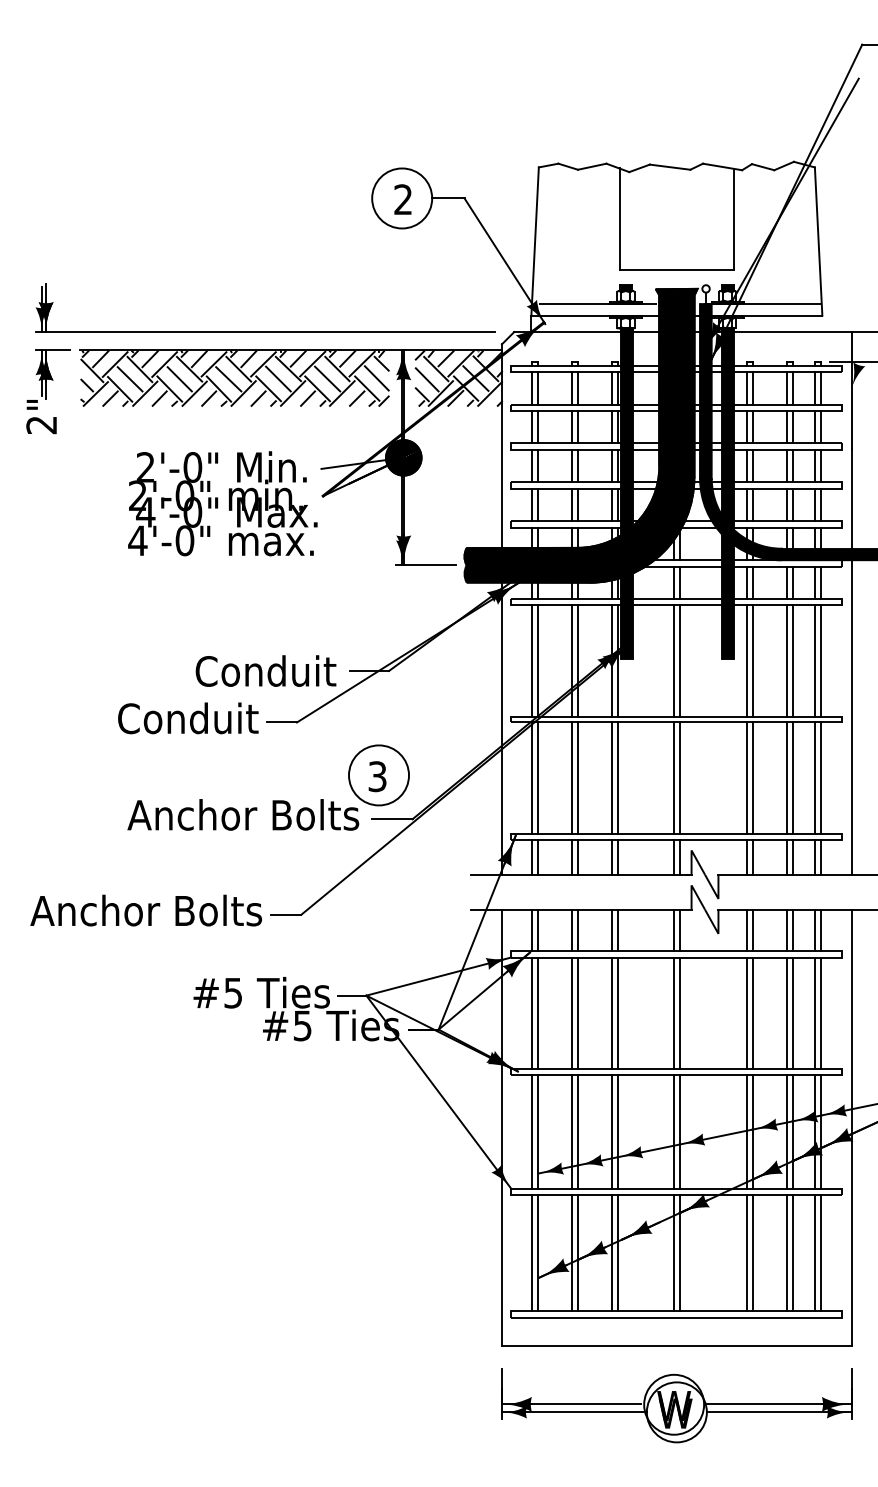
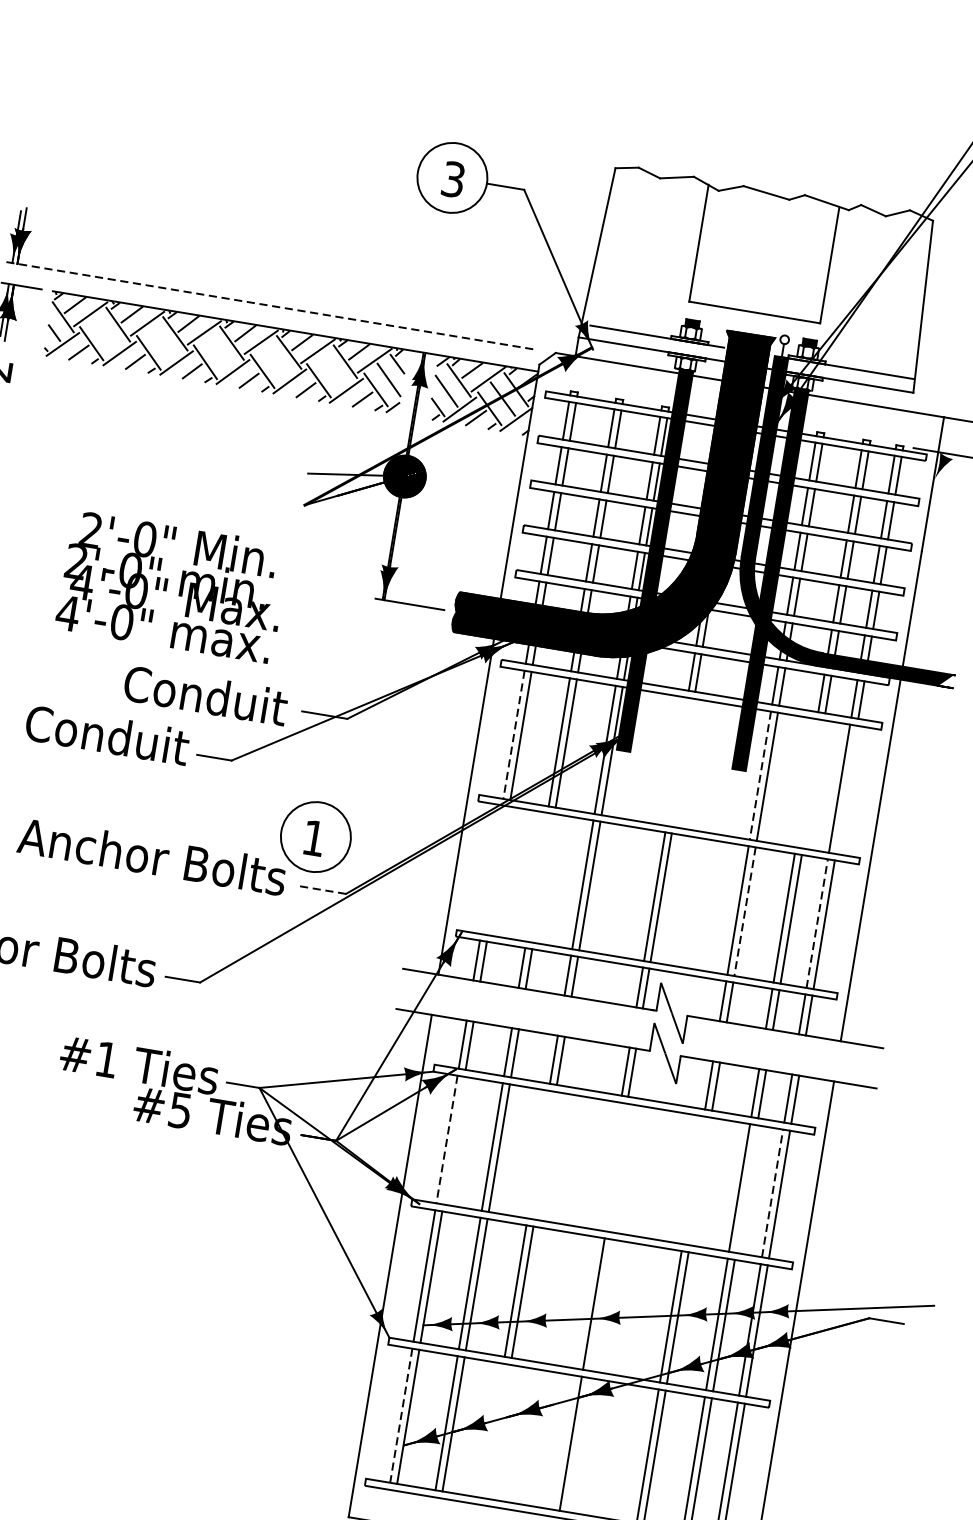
text: (403, 199) -> (453, 179), 2 -> 3
line: (265, 332) -> (269, 306), solid -> dashed
line: (278, 378) -> (275, 361), removed
line: (327, 378) -> (332, 370), removed
line: (129, 379) -> (104, 334), removed
line: (179, 379) -> (161, 343), removed
line: (228, 379) -> (218, 353), removed
text: (222, 503) -> (172, 586), moved
line: (674, 660) -> (677, 761), removed
line: (679, 660) -> (683, 762), removed
line: (786, 660) -> (806, 782), removed
line: (792, 660) -> (813, 783), removed
line: (821, 660) -> (846, 789), removed
line: (532, 661) -> (514, 735), solid -> dashed
line: (746, 661) -> (760, 776), solid -> dashed
text: (377, 776) -> (313, 838), 3 -> 1
line: (532, 778) -> (491, 869), removed
line: (538, 778) -> (498, 870), removed
line: (571, 778) -> (536, 877), removed
line: (577, 778) -> (543, 878), removed
line: (752, 778) -> (744, 911), solid -> dashed
line: (815, 778) -> (817, 923), solid -> dashed
line: (392, 819) -> (323, 890), solid -> dashed
text: (232, 993) -> (105, 1060), #5 -> #1
line: (538, 1012) -> (454, 1140), removed
line: (611, 1012) -> (538, 1154), removed
line: (617, 1012) -> (545, 1155), removed
line: (674, 1012) -> (610, 1166), removed
line: (679, 1012) -> (616, 1166), removed
line: (746, 1012) -> (693, 1179), removed
line: (752, 1012) -> (700, 1180), removed
line: (792, 1012) -> (746, 1188), removed
line: (815, 1012) -> (772, 1192), solid -> dashed
line: (532, 1013) -> (447, 1140), solid -> dashed
line: (674, 1131) -> (587, 1302), removed
line: (611, 1252) -> (492, 1430), removed
line: (617, 1252) -> (499, 1431), removed
line: (674, 1252) -> (564, 1442), removed
line: (532, 1253) -> (401, 1416), solid -> dashed

